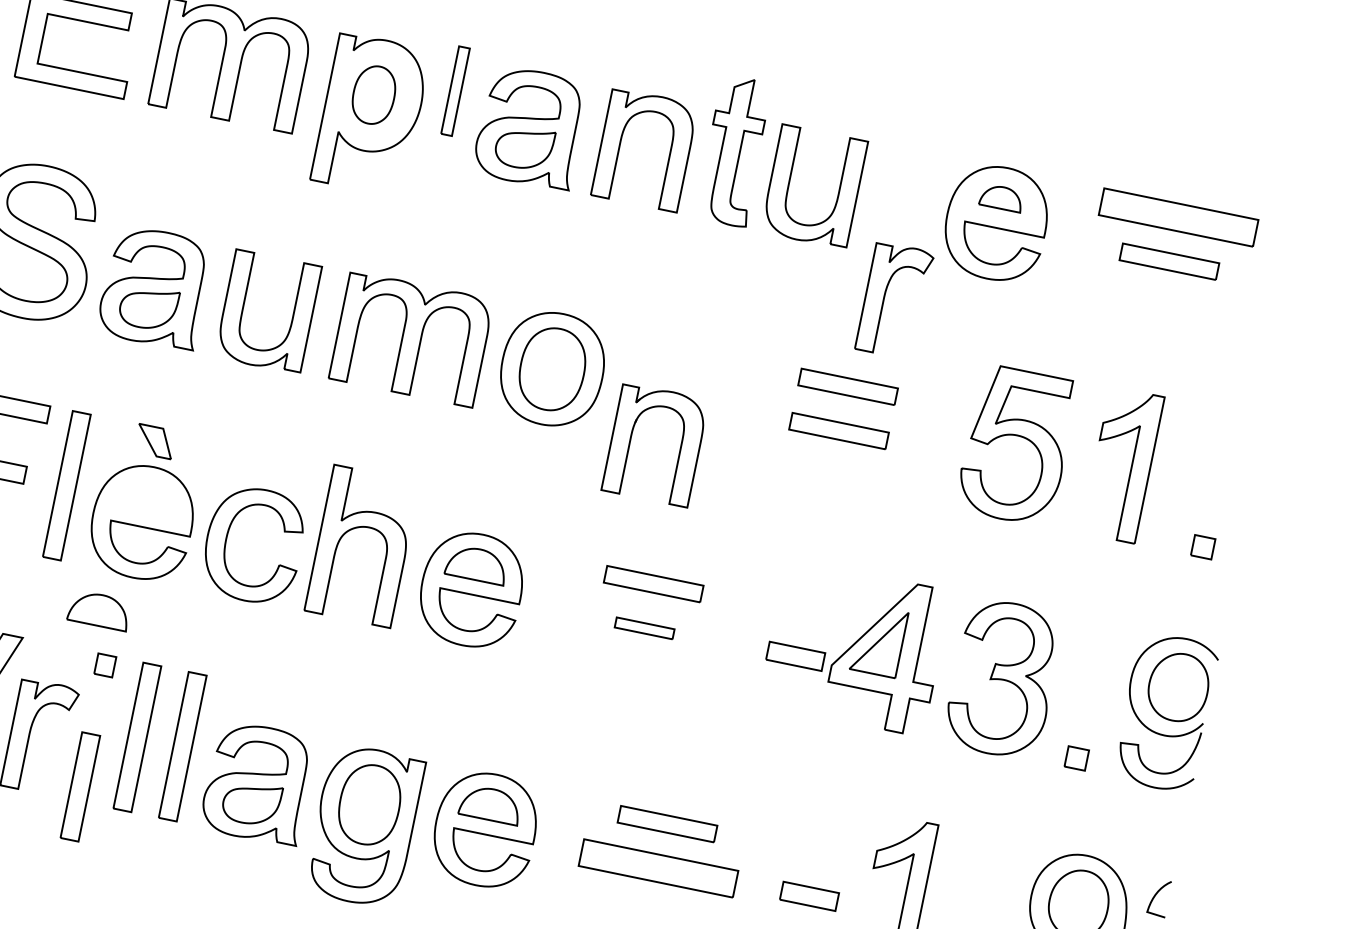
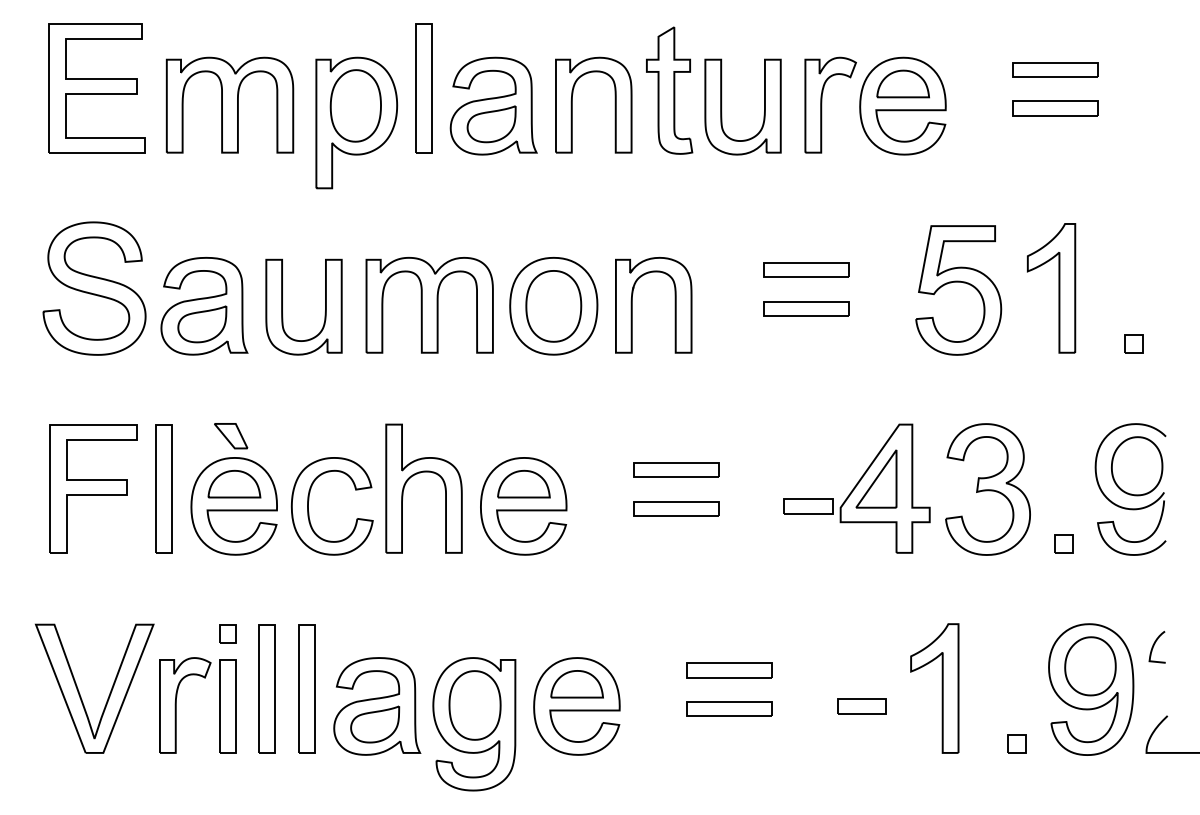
part: (455, 91) -> (423, 88), size x1.67
part: (373, 94) -> (355, 105), size x1.43
part: (1001, 197) -> (902, 83), size x1.43
part: (1178, 217) -> (1055, 69), size x0.62
part: (885, 297) -> (822, 104), moved
part: (631, 440) -> (632, 305), moved
part: (99, 609) -> (234, 483), moved
part: (644, 627) -> (676, 508), size x1.67
part: (79, 786) -> (227, 706), moved
part: (658, 867) -> (729, 708), size x0.62

